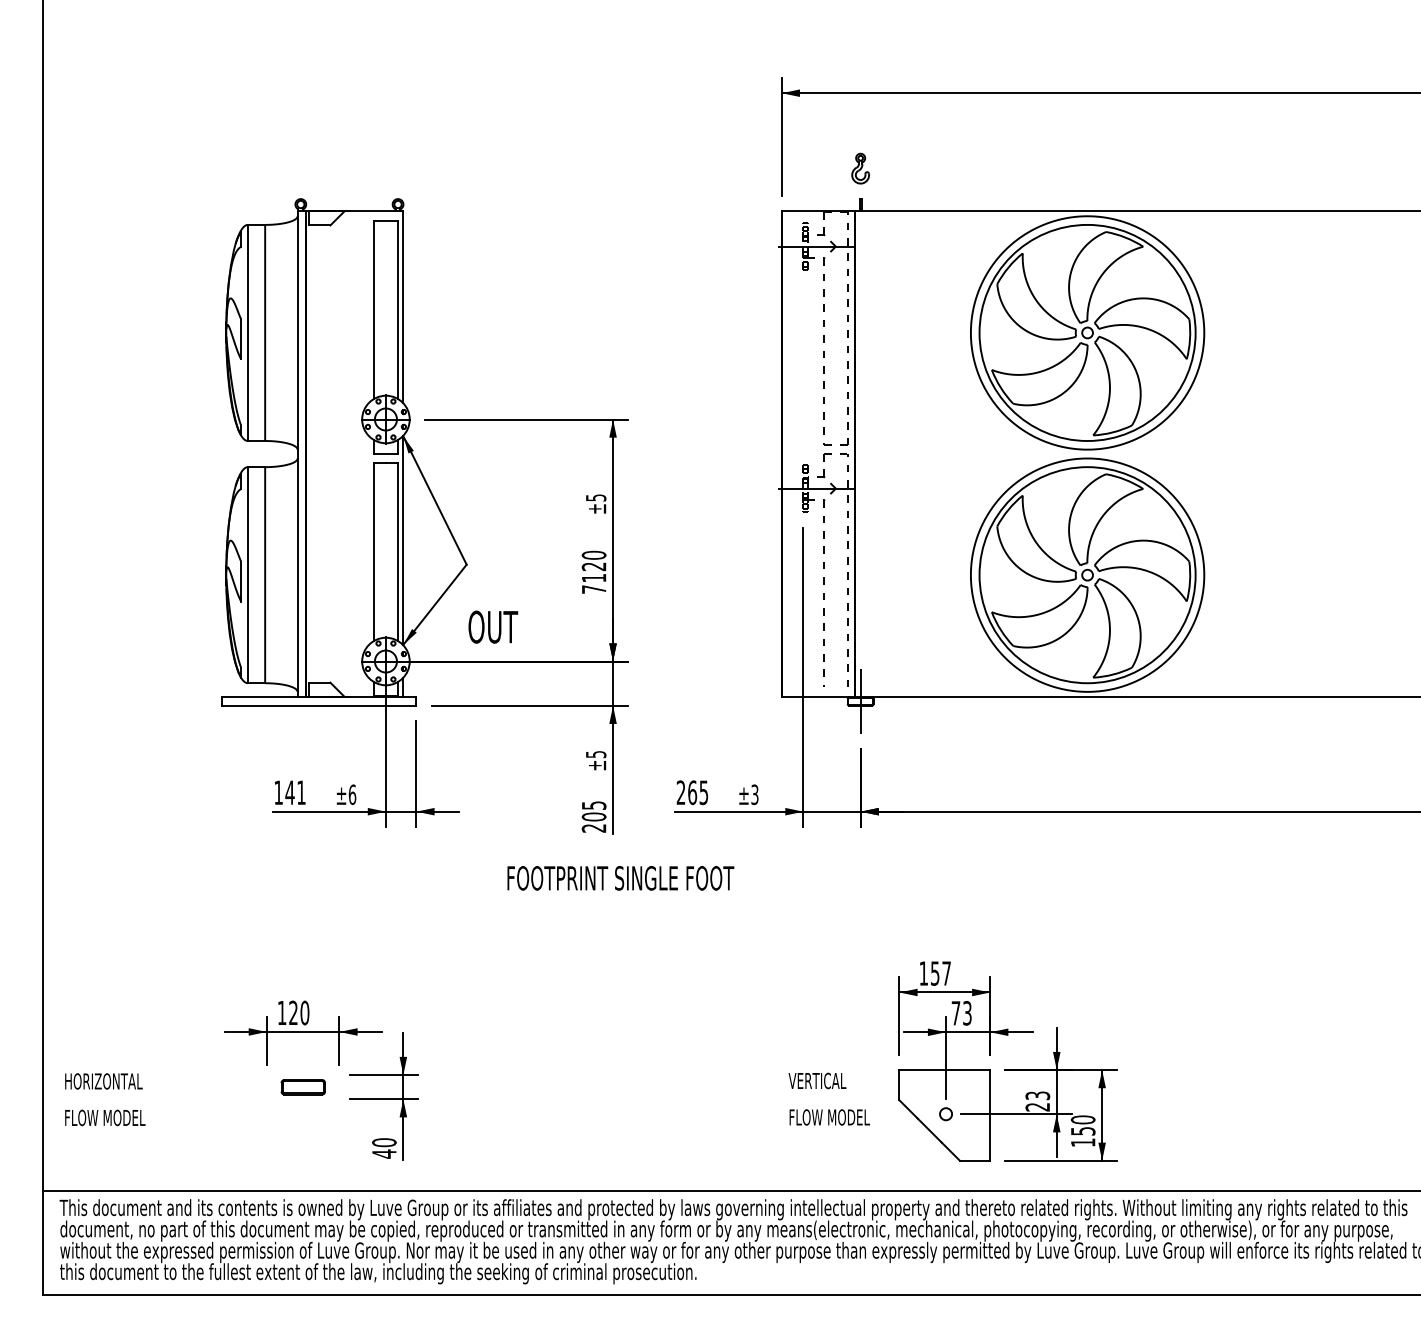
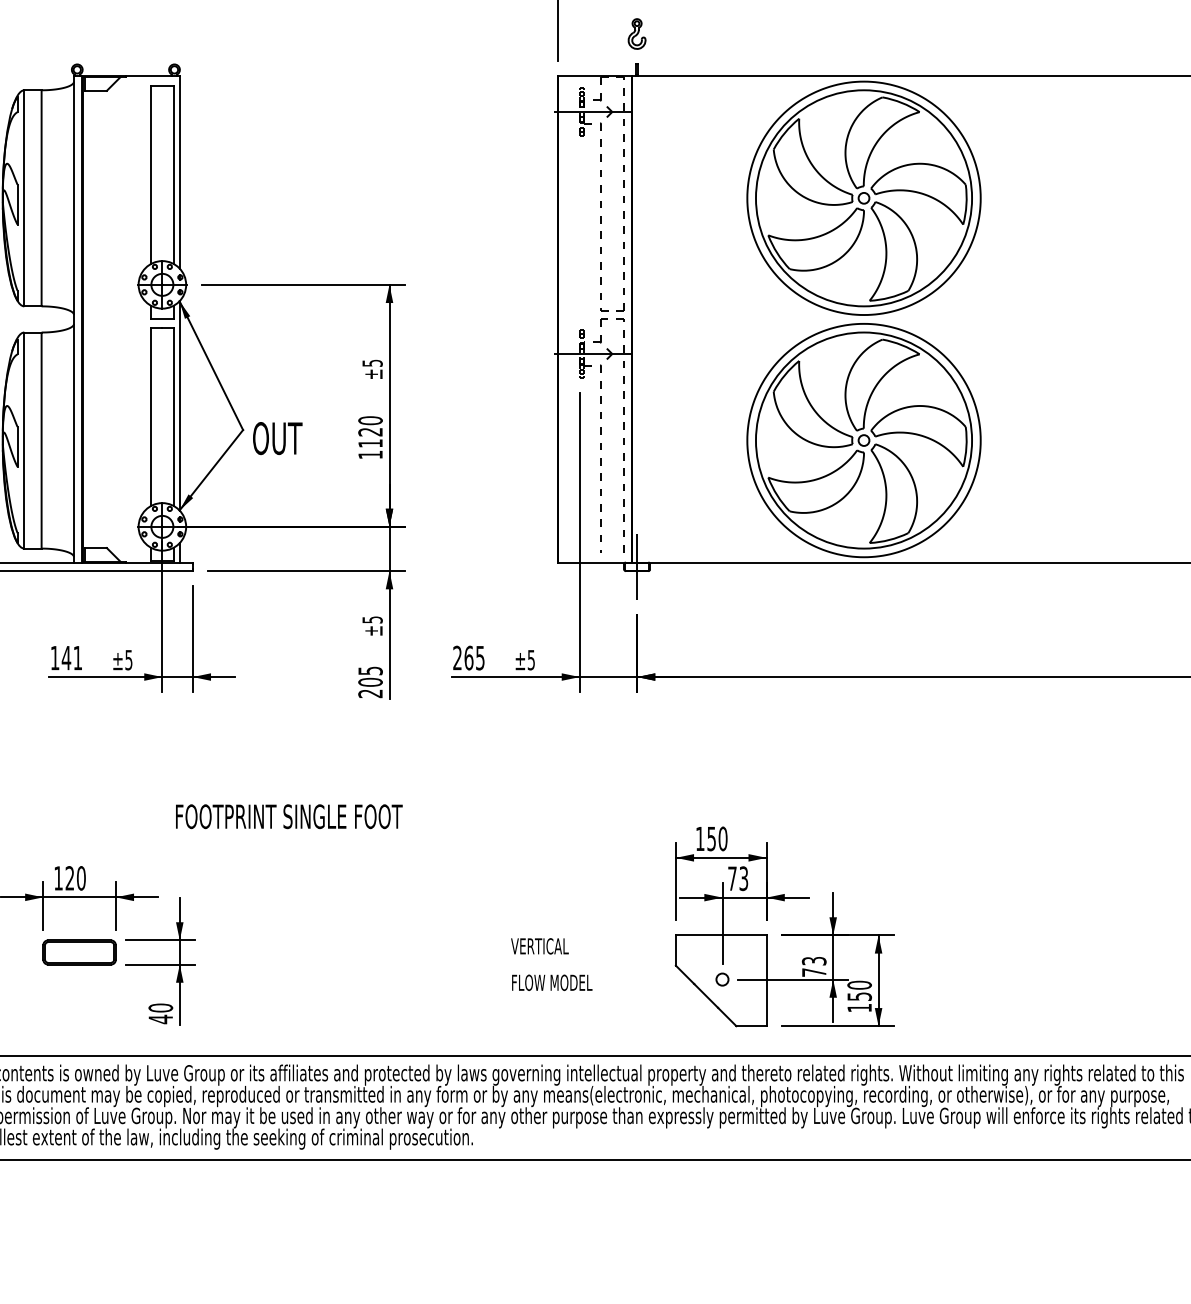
text: (594, 589) -> (370, 454), 7120 -> 1120
text: (493, 626) -> (277, 437), moved
text: (352, 794) -> (128, 659), ±6 -> ±5
text: (754, 794) -> (530, 659), ±3 -> ±5
text: (620, 878) -> (288, 816), moved
text: (946, 973) -> (722, 838), 157 -> 150
part: (303, 1087) -> (79, 952), size x1.67
text: (828, 1098) -> (550, 963), moved
text: (1037, 1107) -> (813, 972), 23 -> 73

